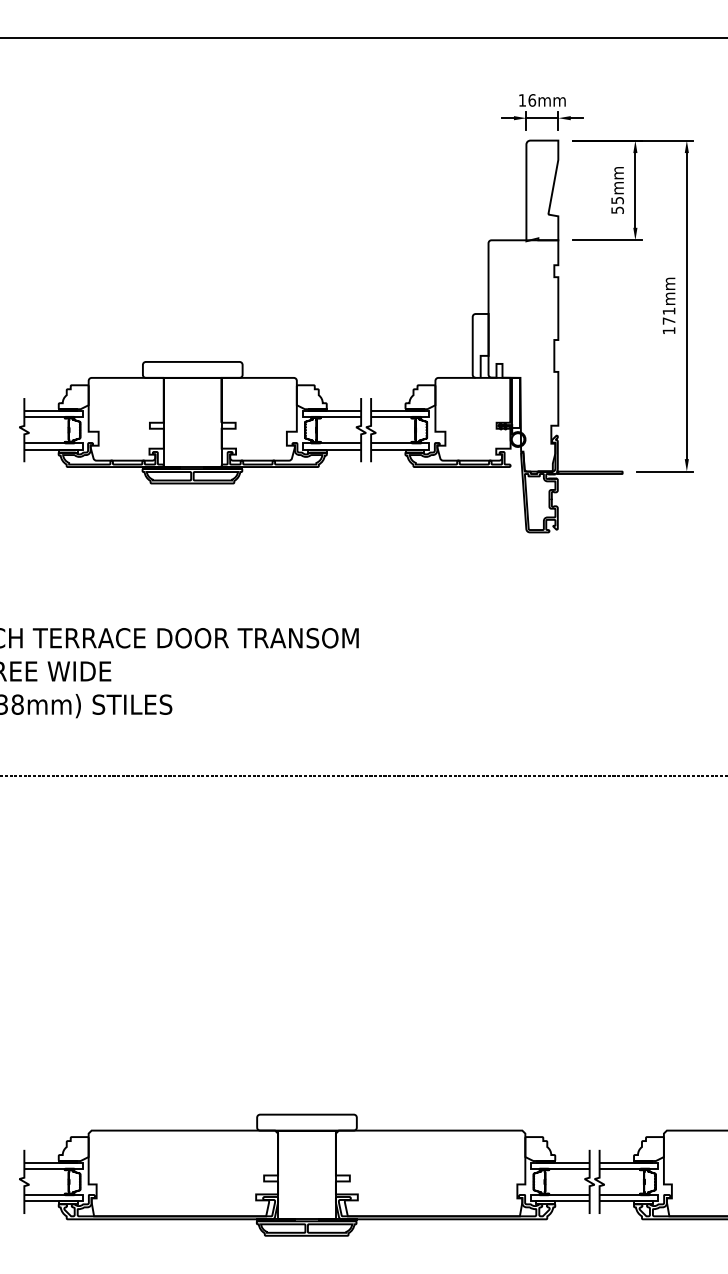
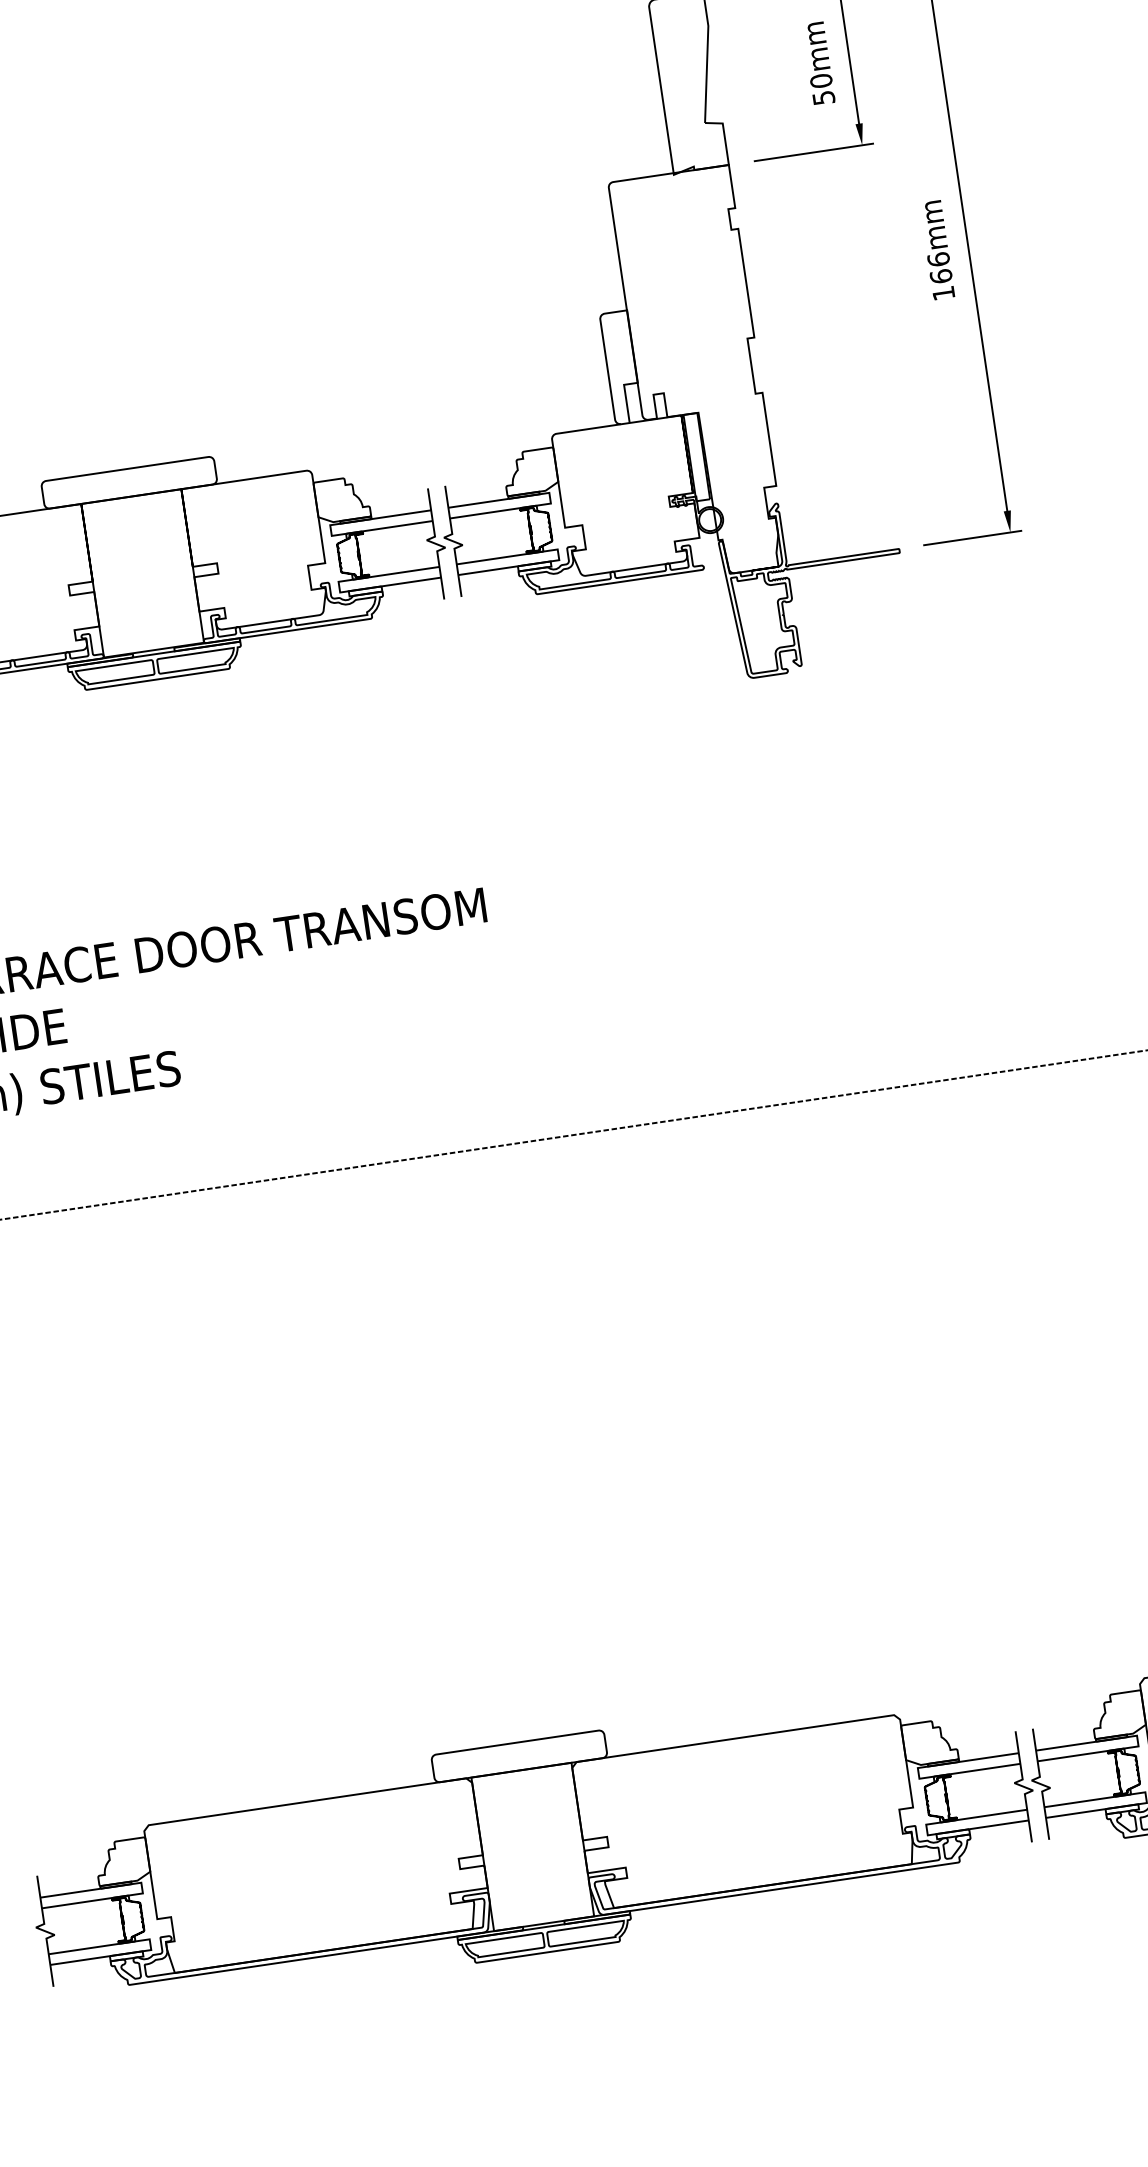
text: (617, 200) -> (821, 80), 55mm -> 50mm
text: (668, 315) -> (938, 266), 171mm -> 166mm

